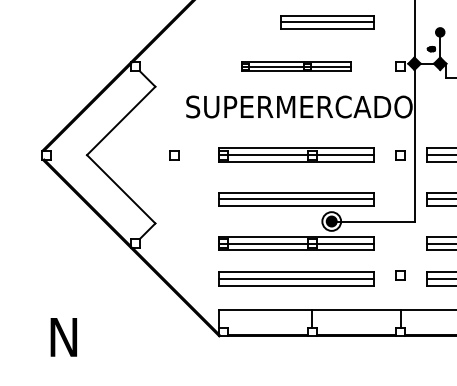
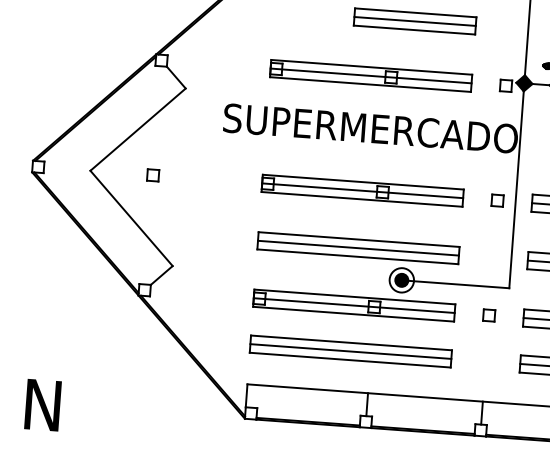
part: (296, 66) -> (370, 75), size x1.43
part: (174, 155) -> (153, 175), moved
part: (400, 275) -> (489, 315), moved

